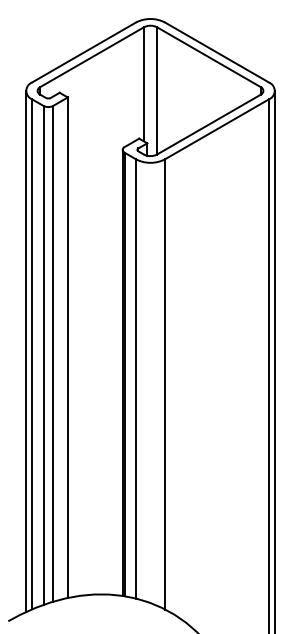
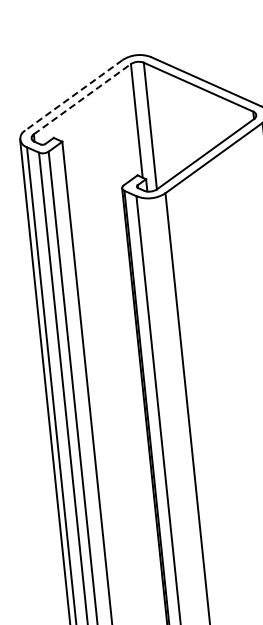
line: (84, 52) -> (74, 95), solid -> dashed
line: (92, 57) -> (82, 99), solid -> dashed

